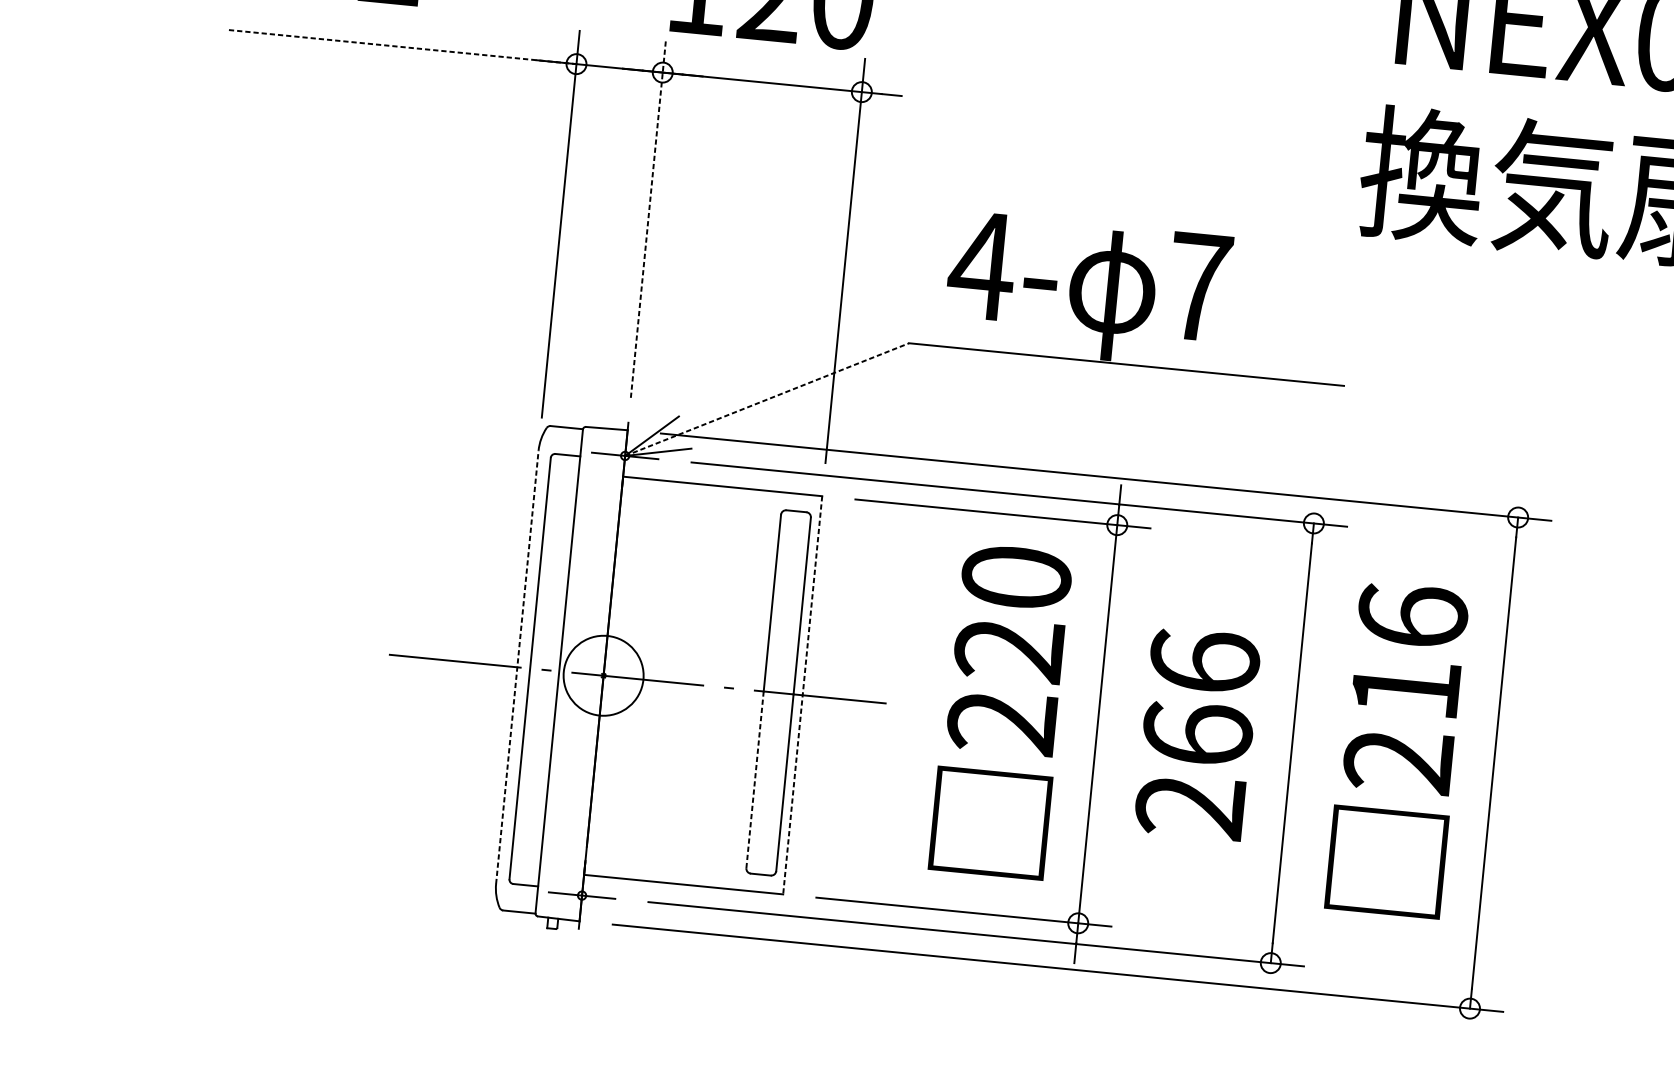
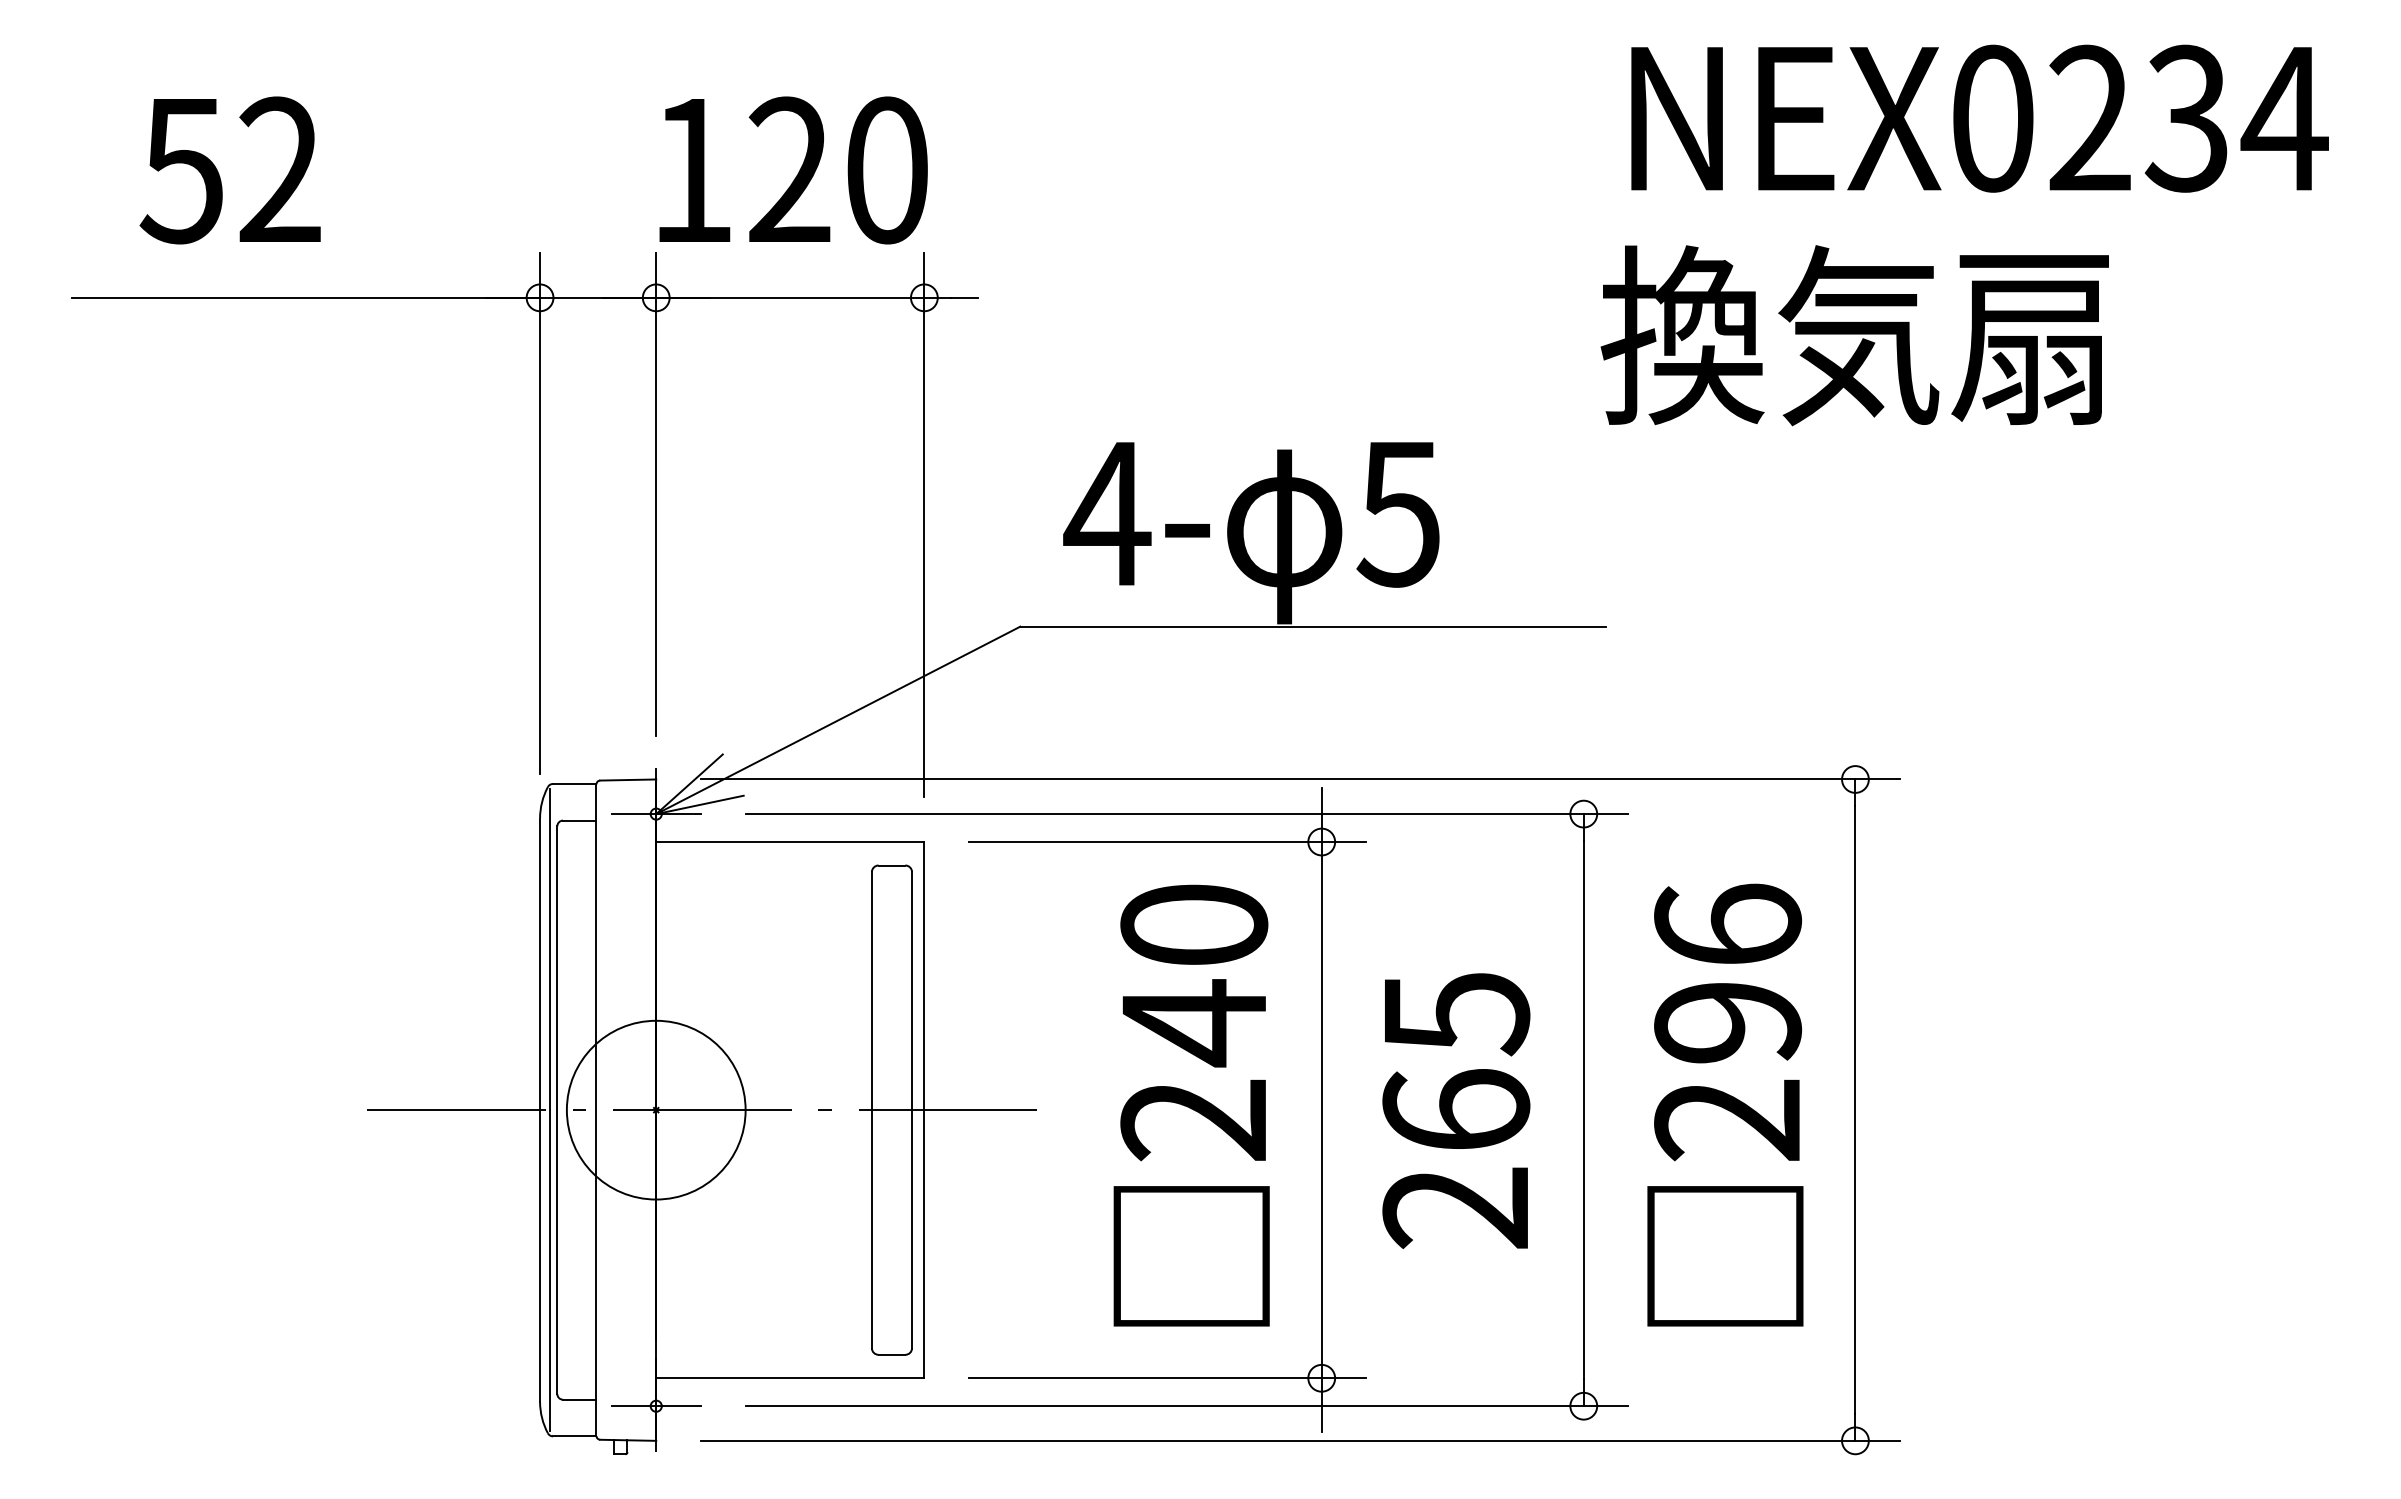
line: (403, 46) -> (306, 297), dashed -> solid
line: (648, 218) -> (656, 494), dashed -> solid
text: (1198, 287) -> (1398, 514), 7 -> 5
line: (767, 399) -> (838, 720), dashed -> solid
text: (1008, 650) -> (1192, 1023), 220 -> 240
text: (1204, 662) -> (1456, 1013), 266 -> 265
line: (517, 667) -> (540, 1110), dashed -> solid
line: (524, 667) -> (549, 1109), added
circle: (603, 675) -> (655, 1109), size x1.67
text: (1406, 689) -> (1728, 1023), 216 -> 296
line: (802, 695) -> (924, 1110), dashed -> solid
line: (754, 780) -> (871, 1229), dashed -> solid

